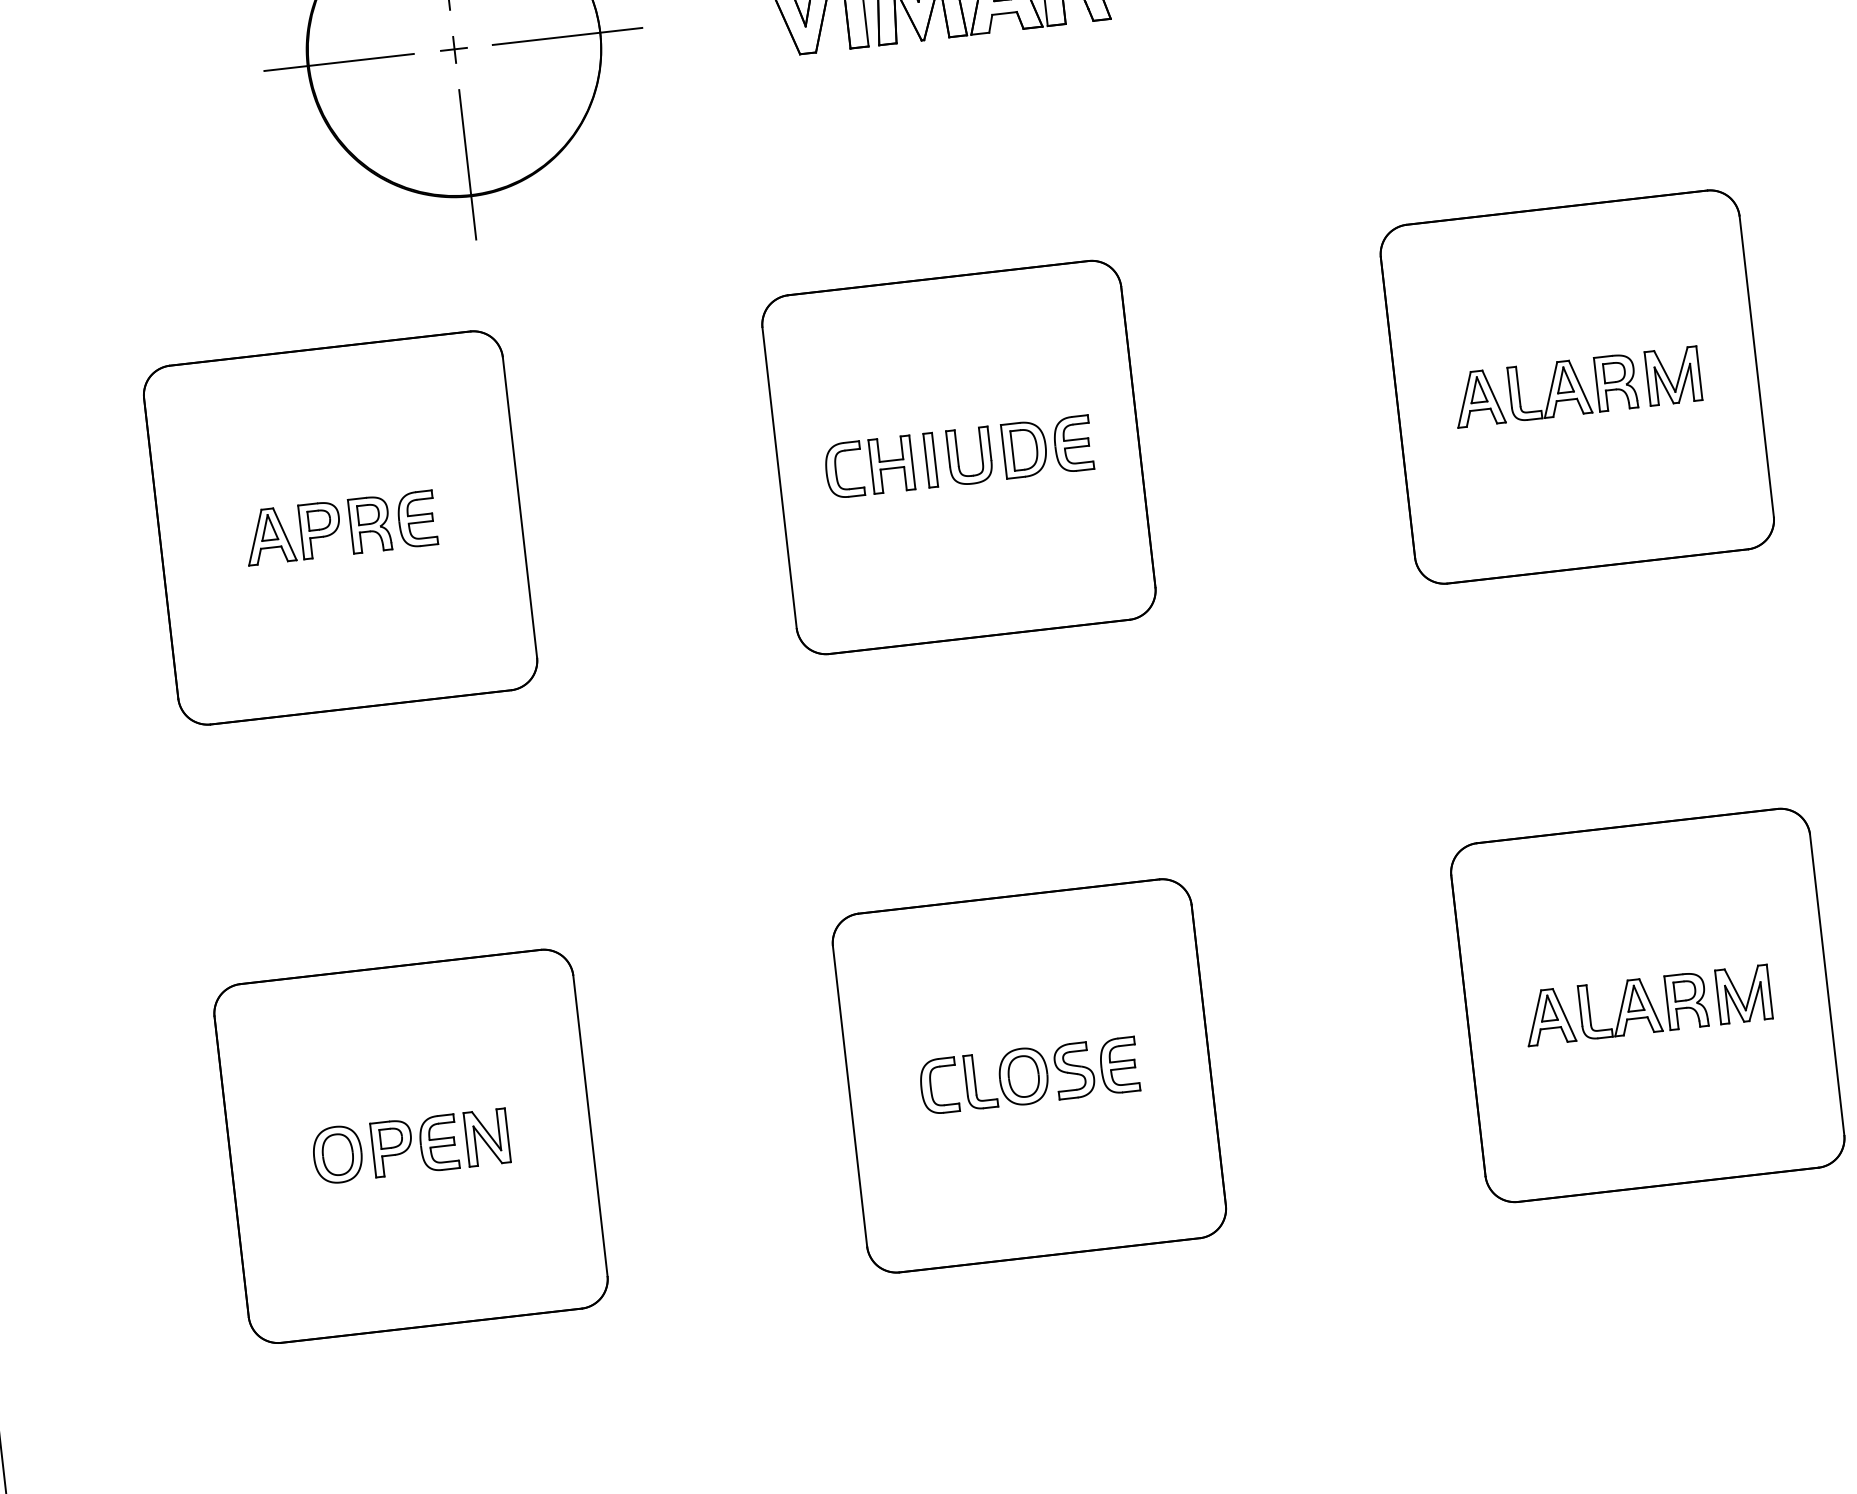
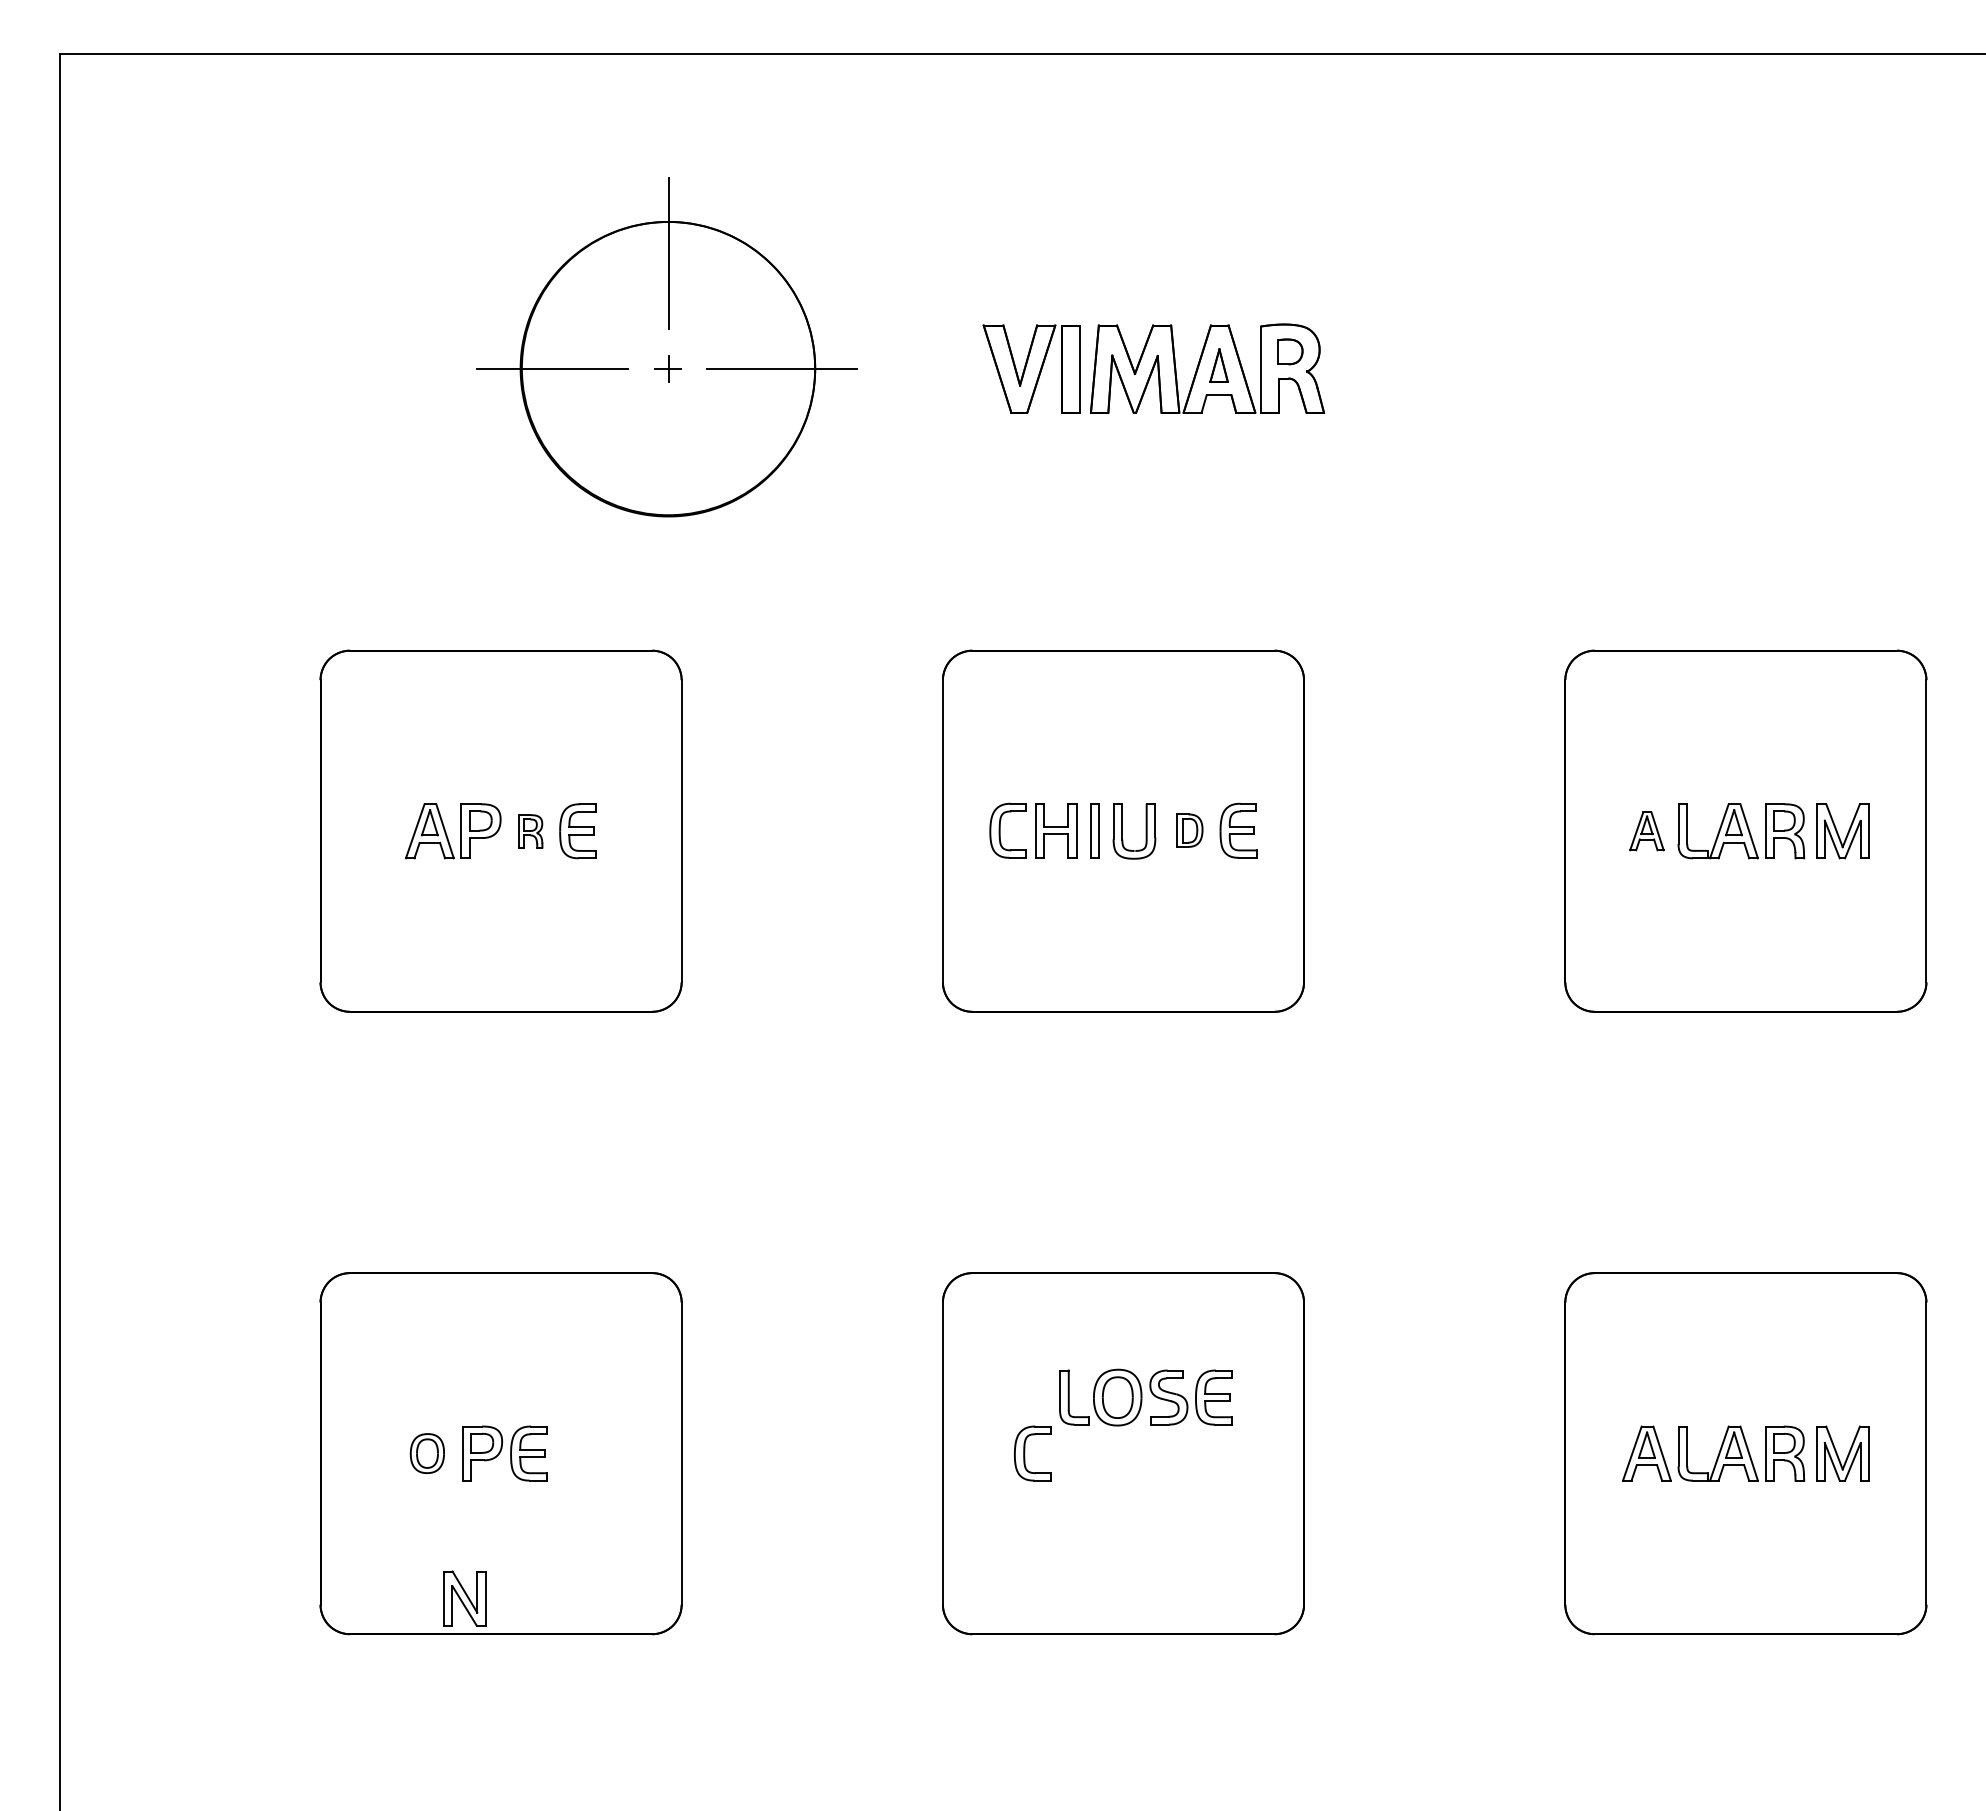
line: (467, 164) -> (668, 484), removed
part: (1478, 398) -> (1646, 831), size x0.7
part: (1024, 449) -> (1189, 830), size x0.6
part: (369, 524) -> (530, 831), size x0.6
part: (1051, 1073) -> (1145, 1397), moved
part: (486, 1137) -> (464, 1598), moved
part: (337, 1154) -> (427, 1453), size x0.7

